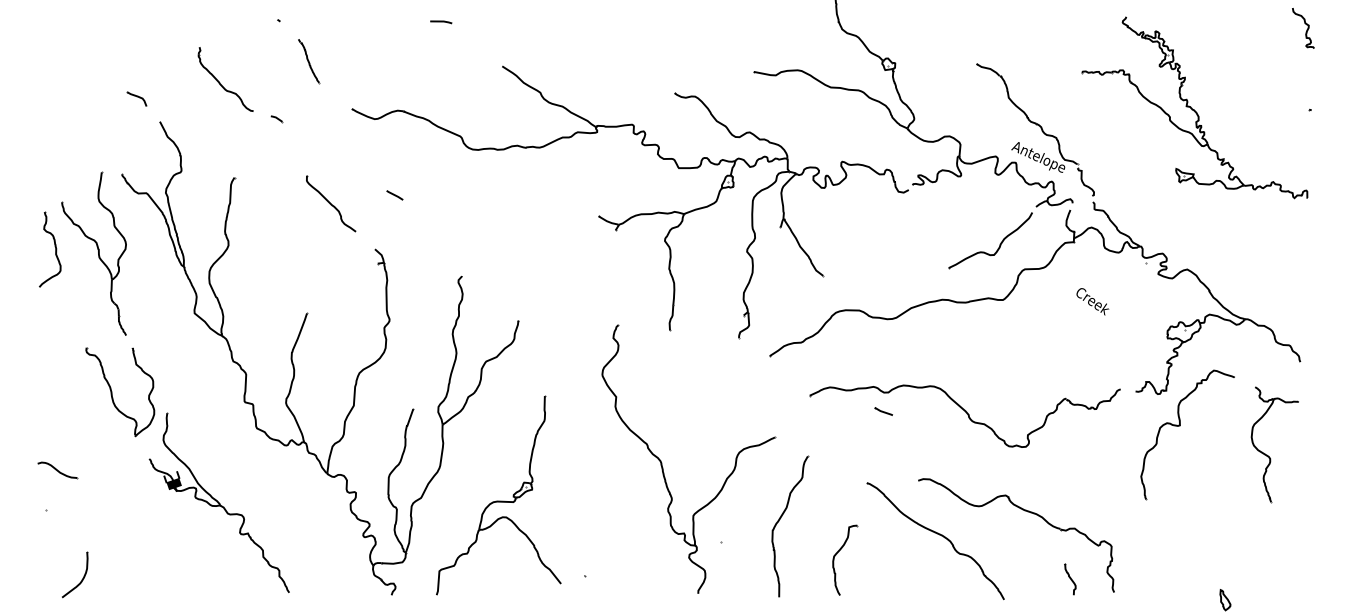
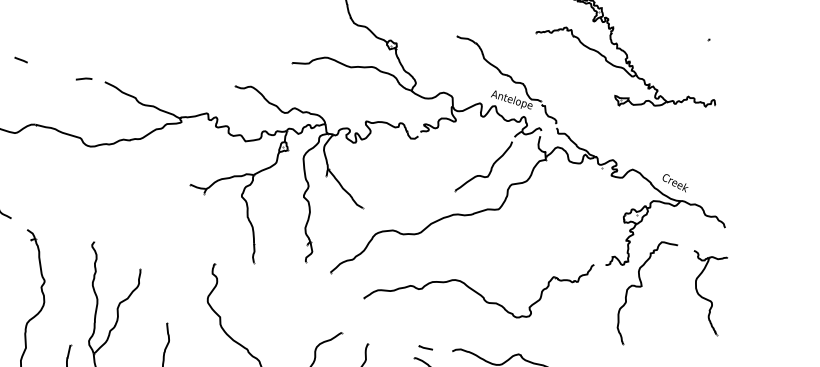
line: (441, 22) -> (84, 79), moved
line: (394, 195) -> (20, 60), moved
text: (1092, 301) -> (675, 183), moved
line: (883, 411) -> (425, 347), moved

